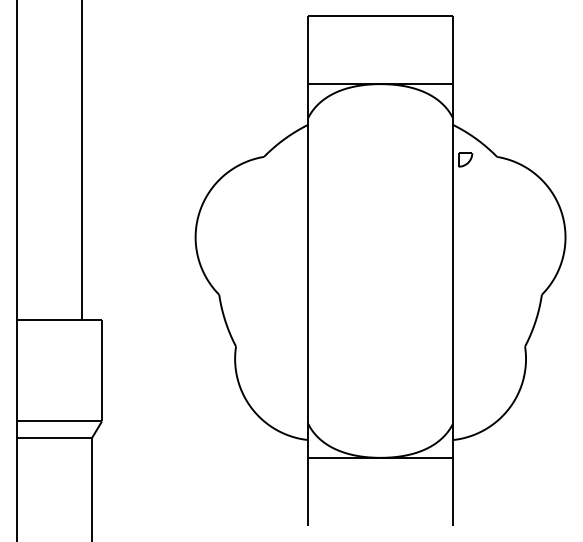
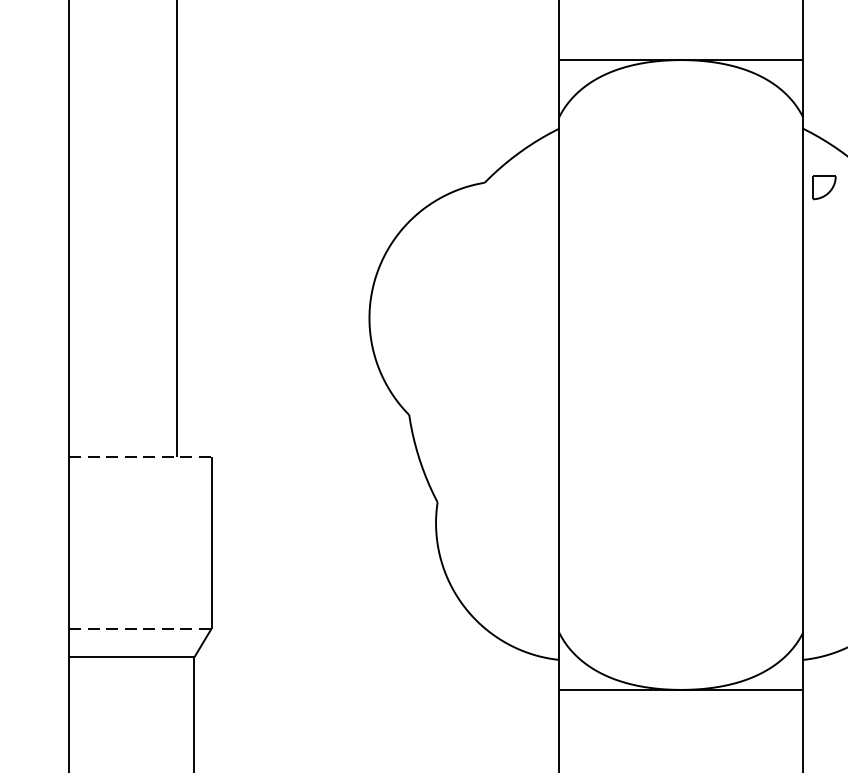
line: (60, 319) -> (141, 456), solid -> dashed
line: (60, 421) -> (141, 628), solid -> dashed

